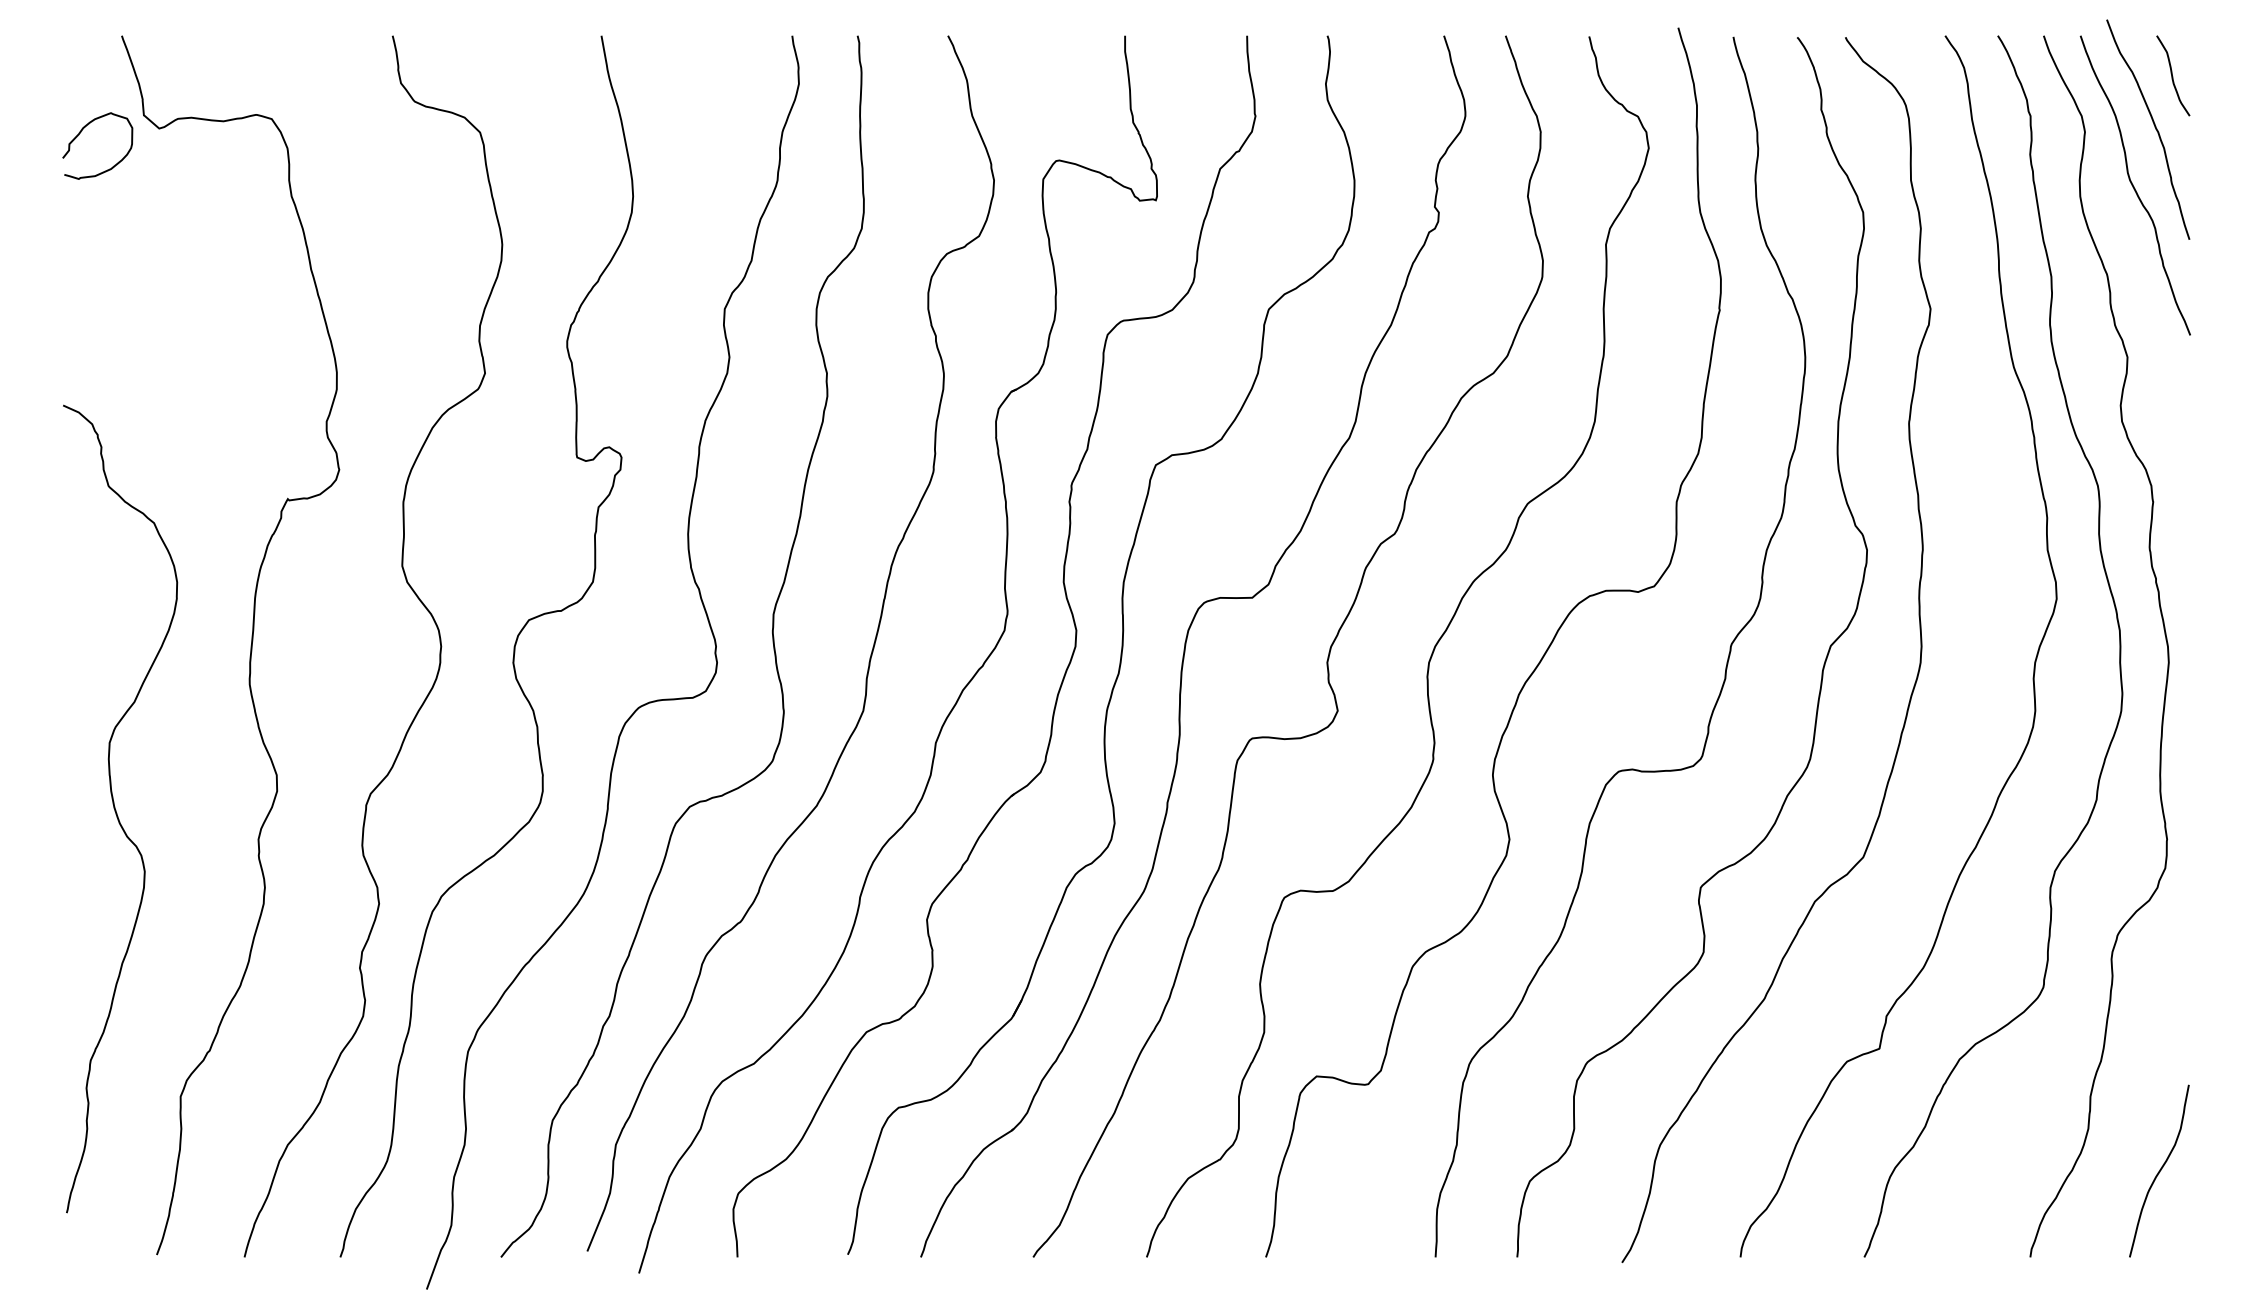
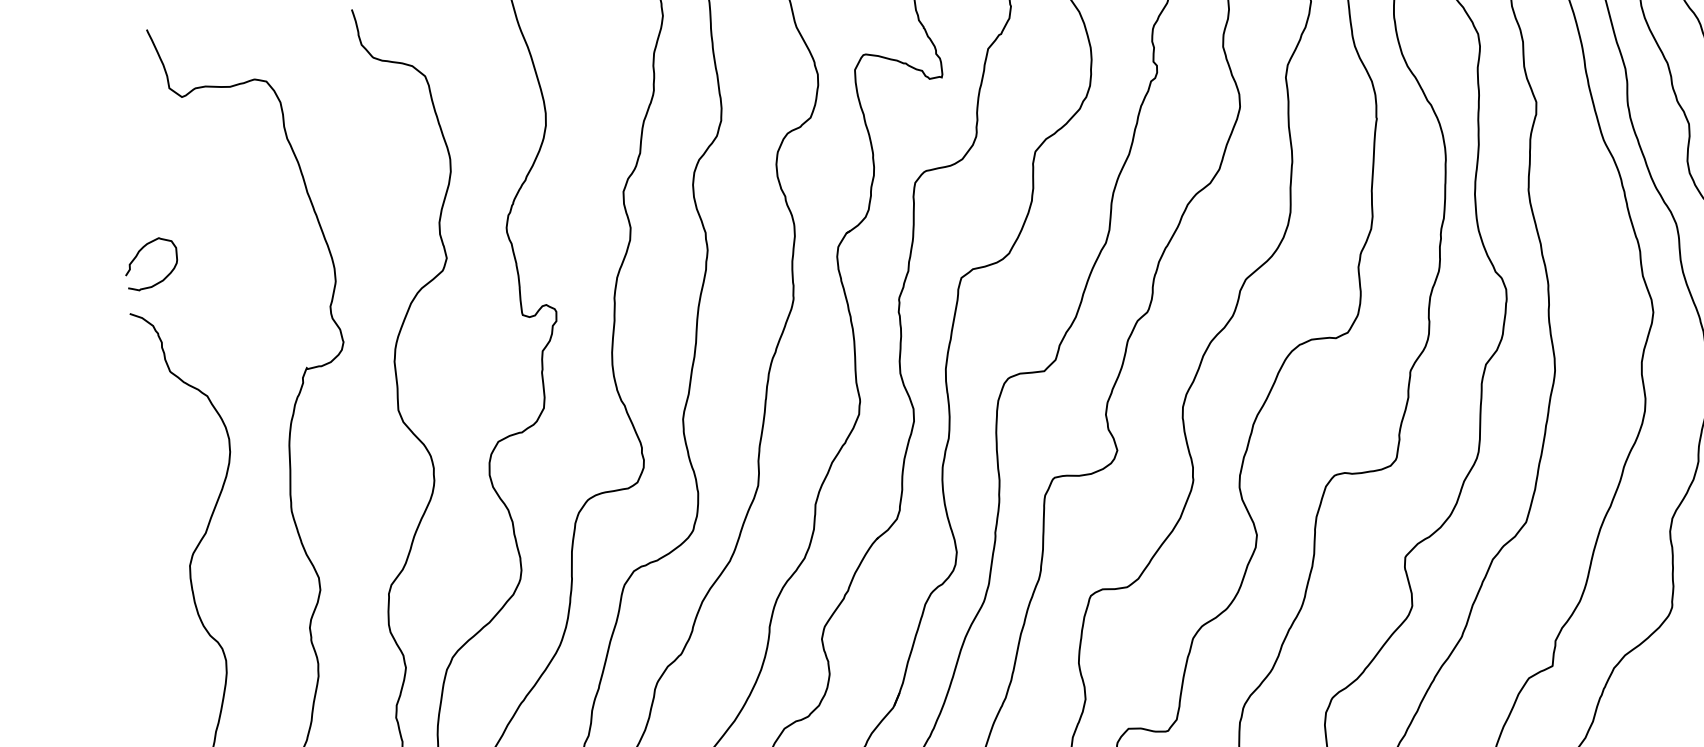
curve: (81, 132) -> (138, 255), moved

